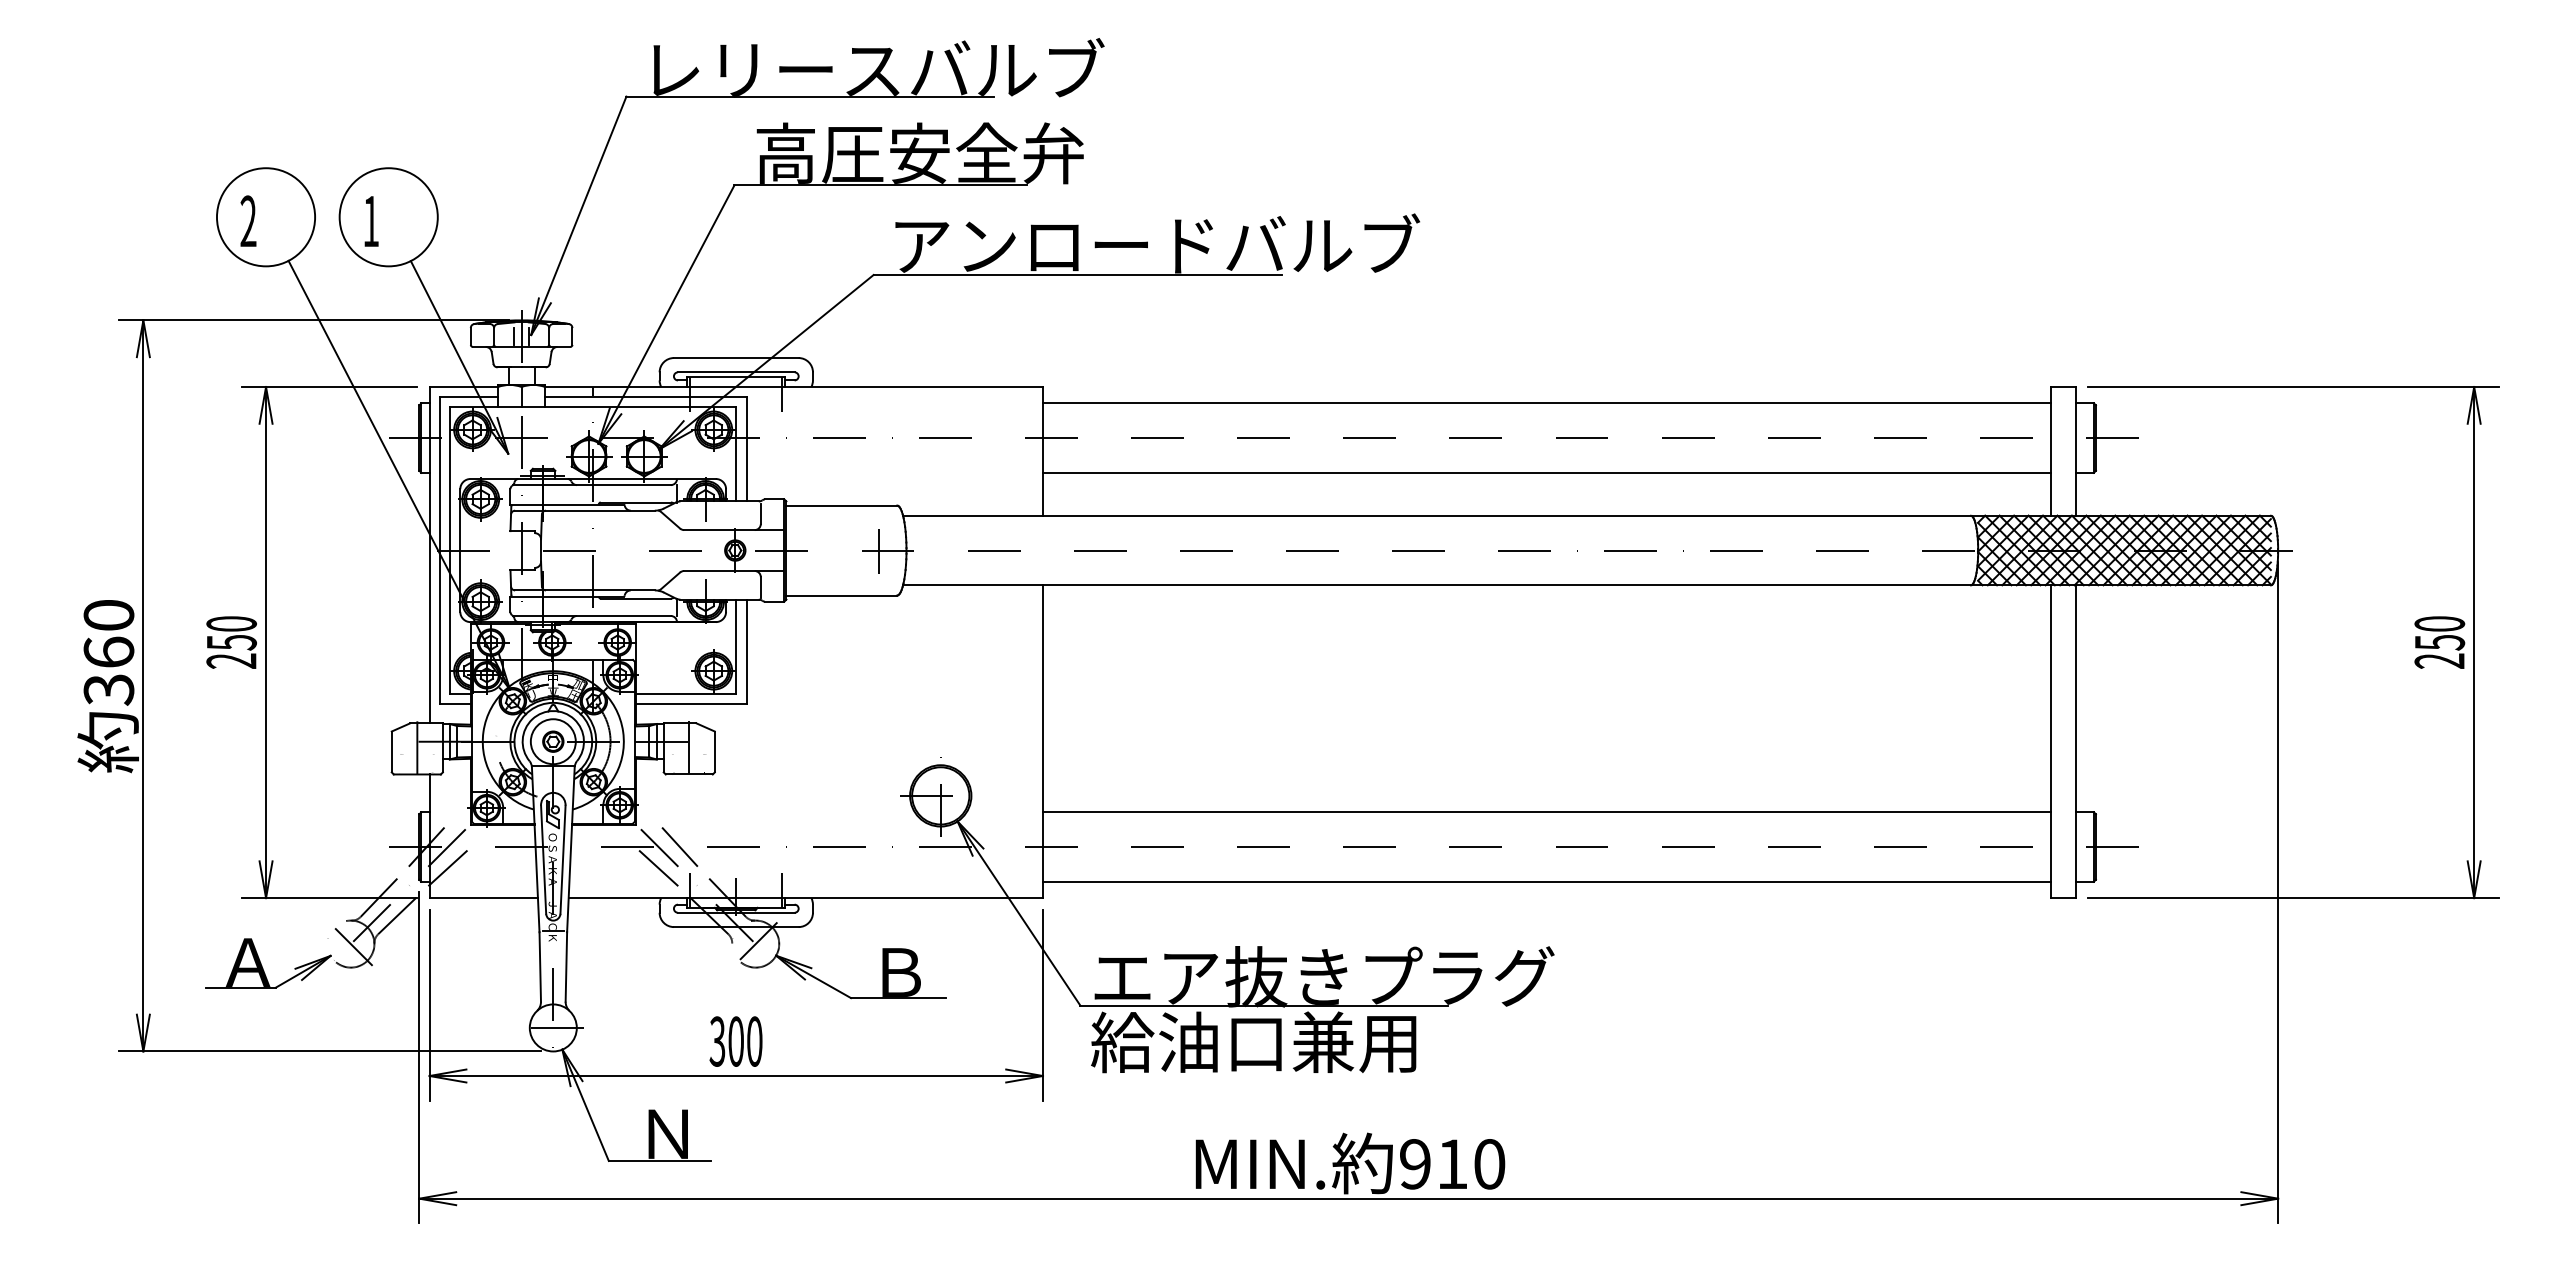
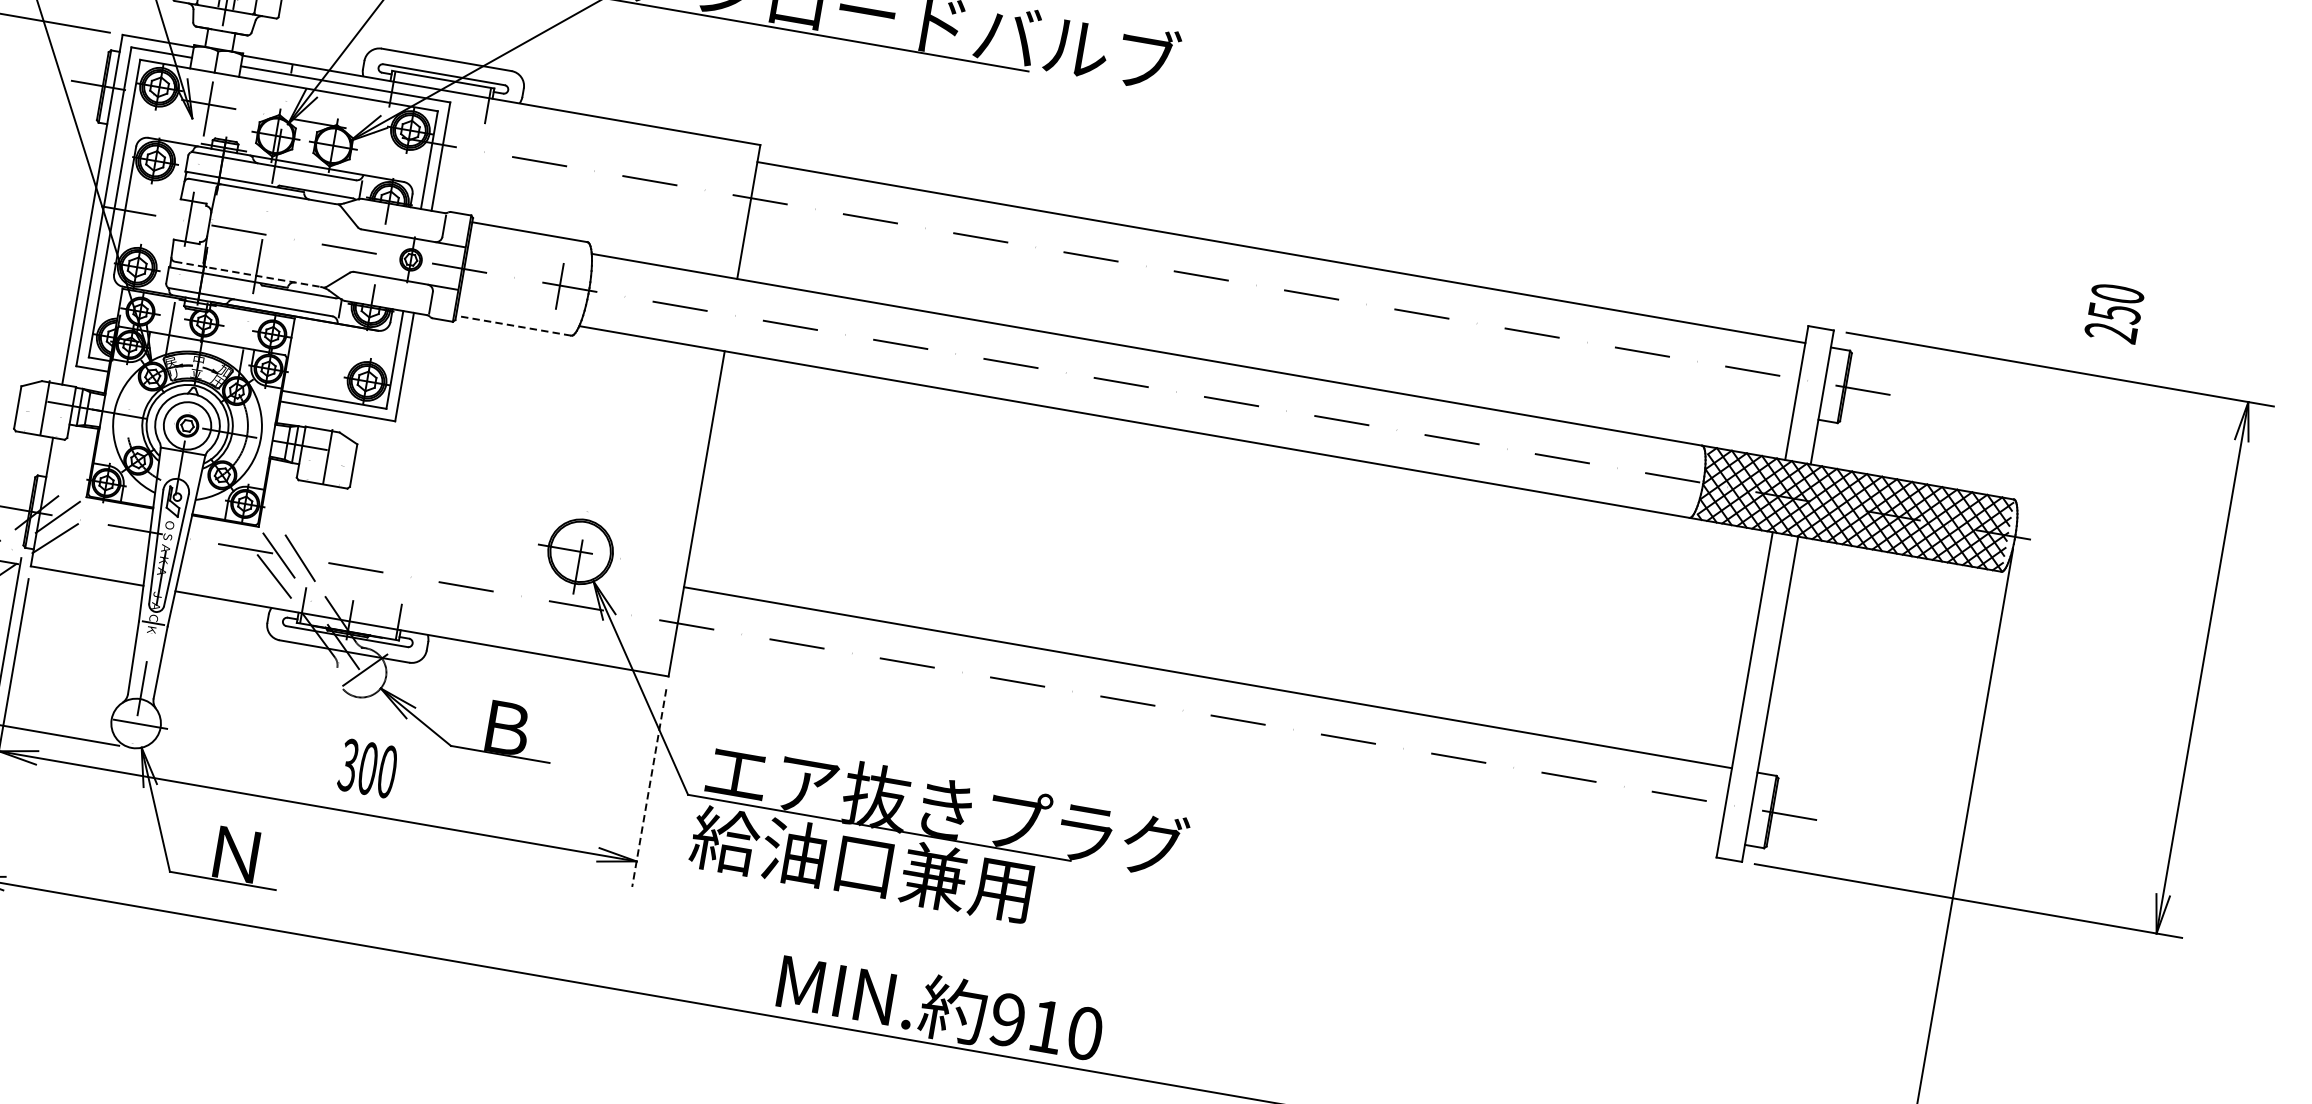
line: (1546, 472) -> (1268, 324), removed
line: (584, 590) -> (247, 274), solid -> dashed
line: (841, 595) -> (513, 325), solid -> dashed
text: (2439, 642) -> (2114, 313), moved
line: (1546, 881) -> (1195, 749), removed
line: (1042, 1005) -> (648, 788), solid -> dashed
text: (735, 1041) -> (367, 768), moved

